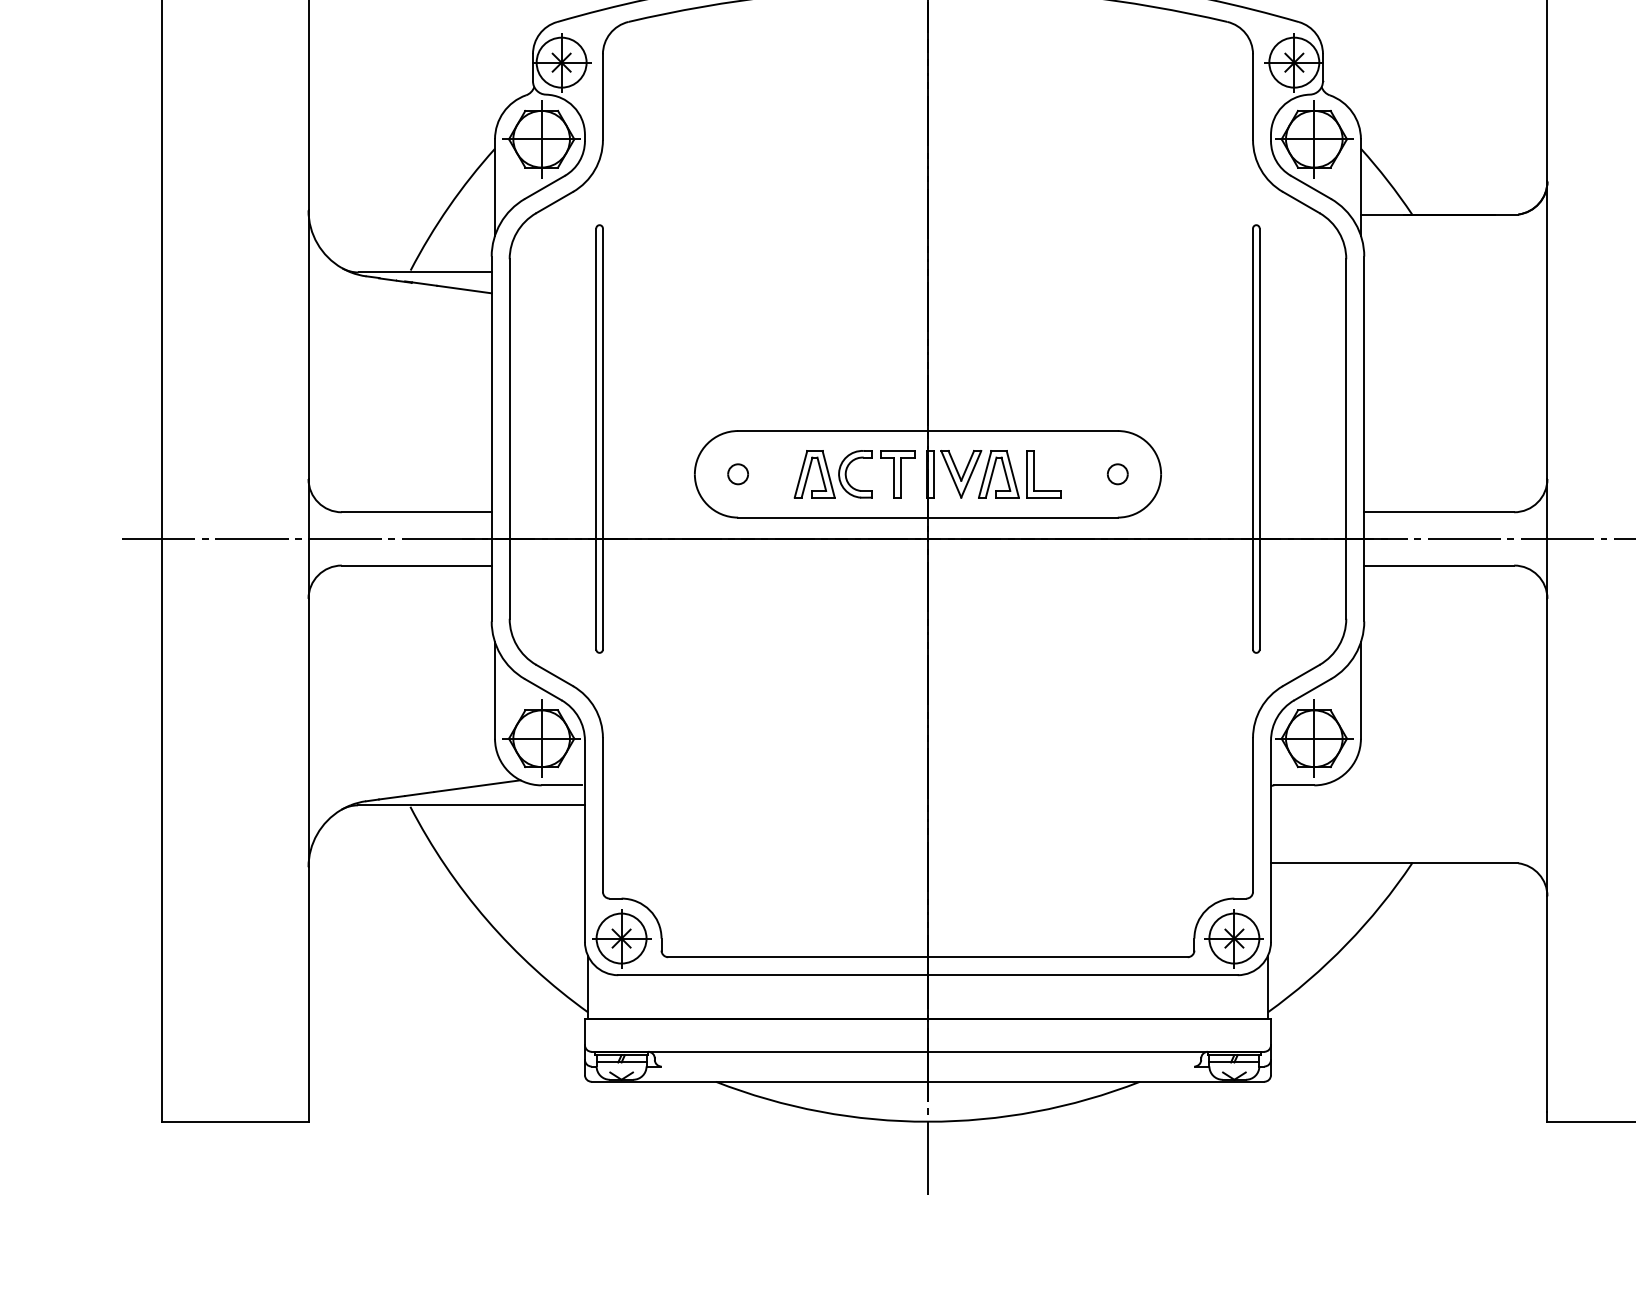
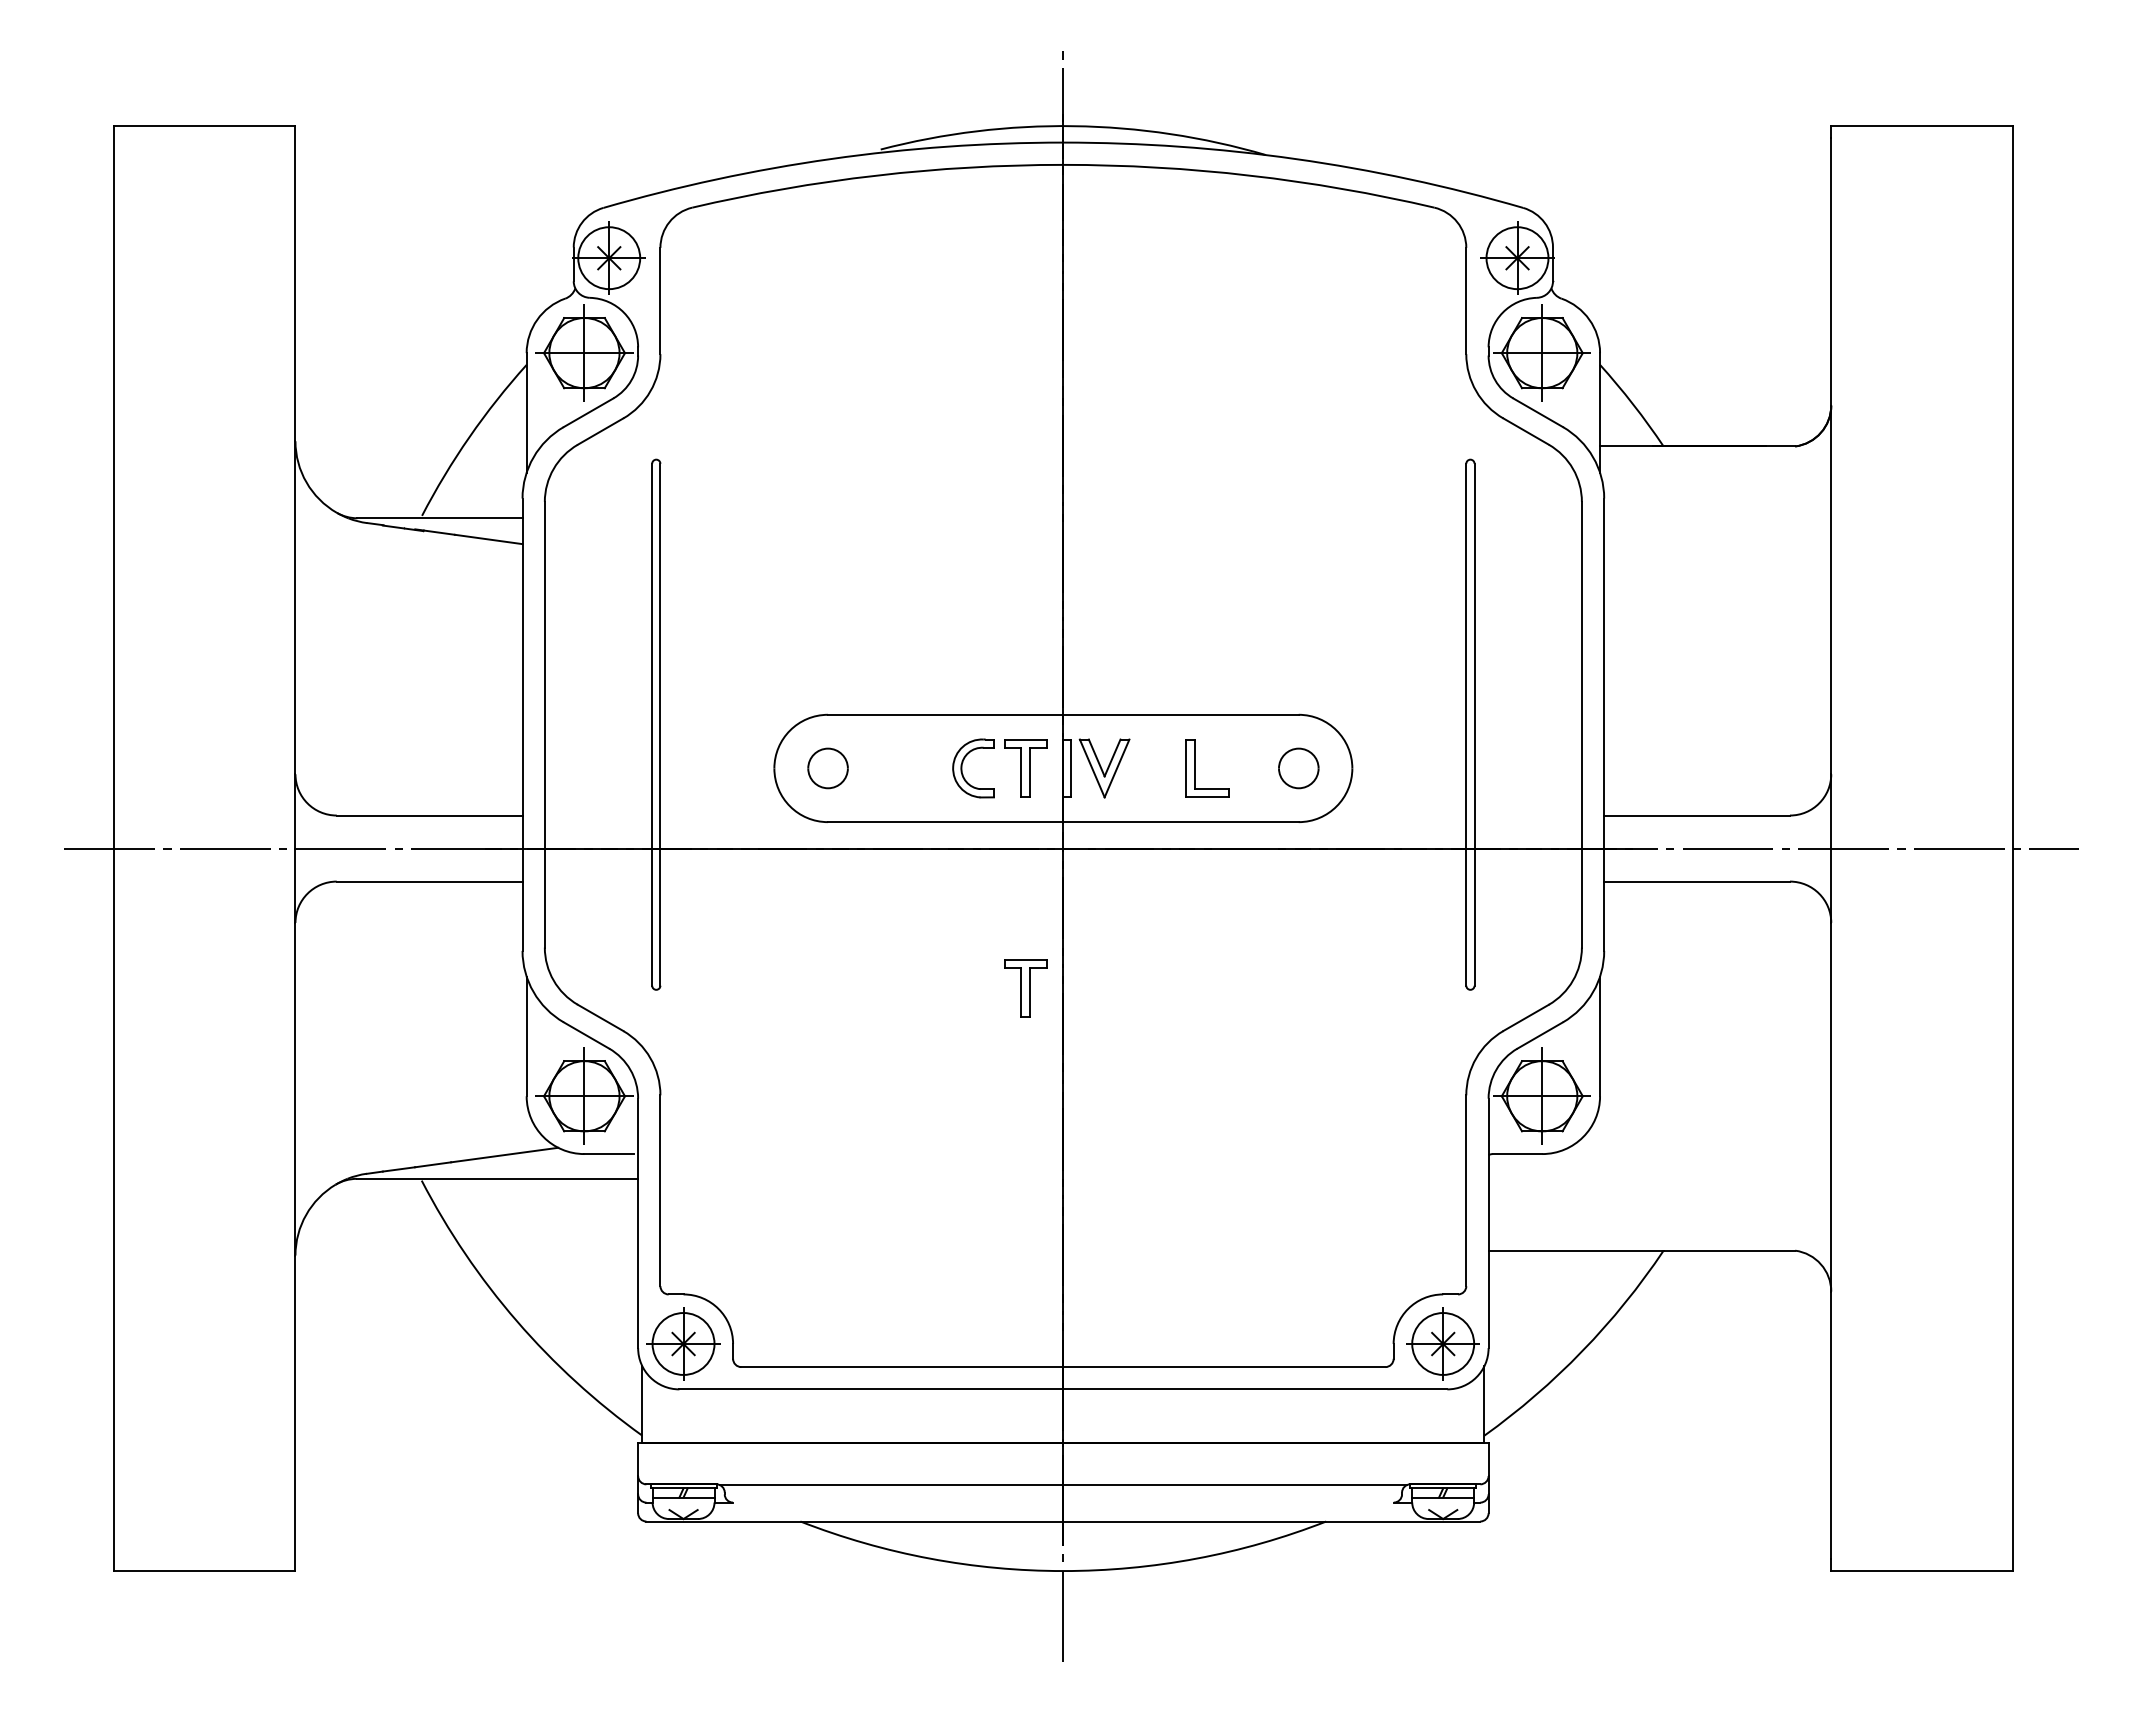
part: (809, 471) -> (916, 765), removed
part: (993, 472) -> (1144, 766), removed
part: (737, 474) -> (827, 768), size x1.6
part: (1117, 474) -> (1298, 768), size x1.6
part: (897, 651) -> (1025, 988), added

